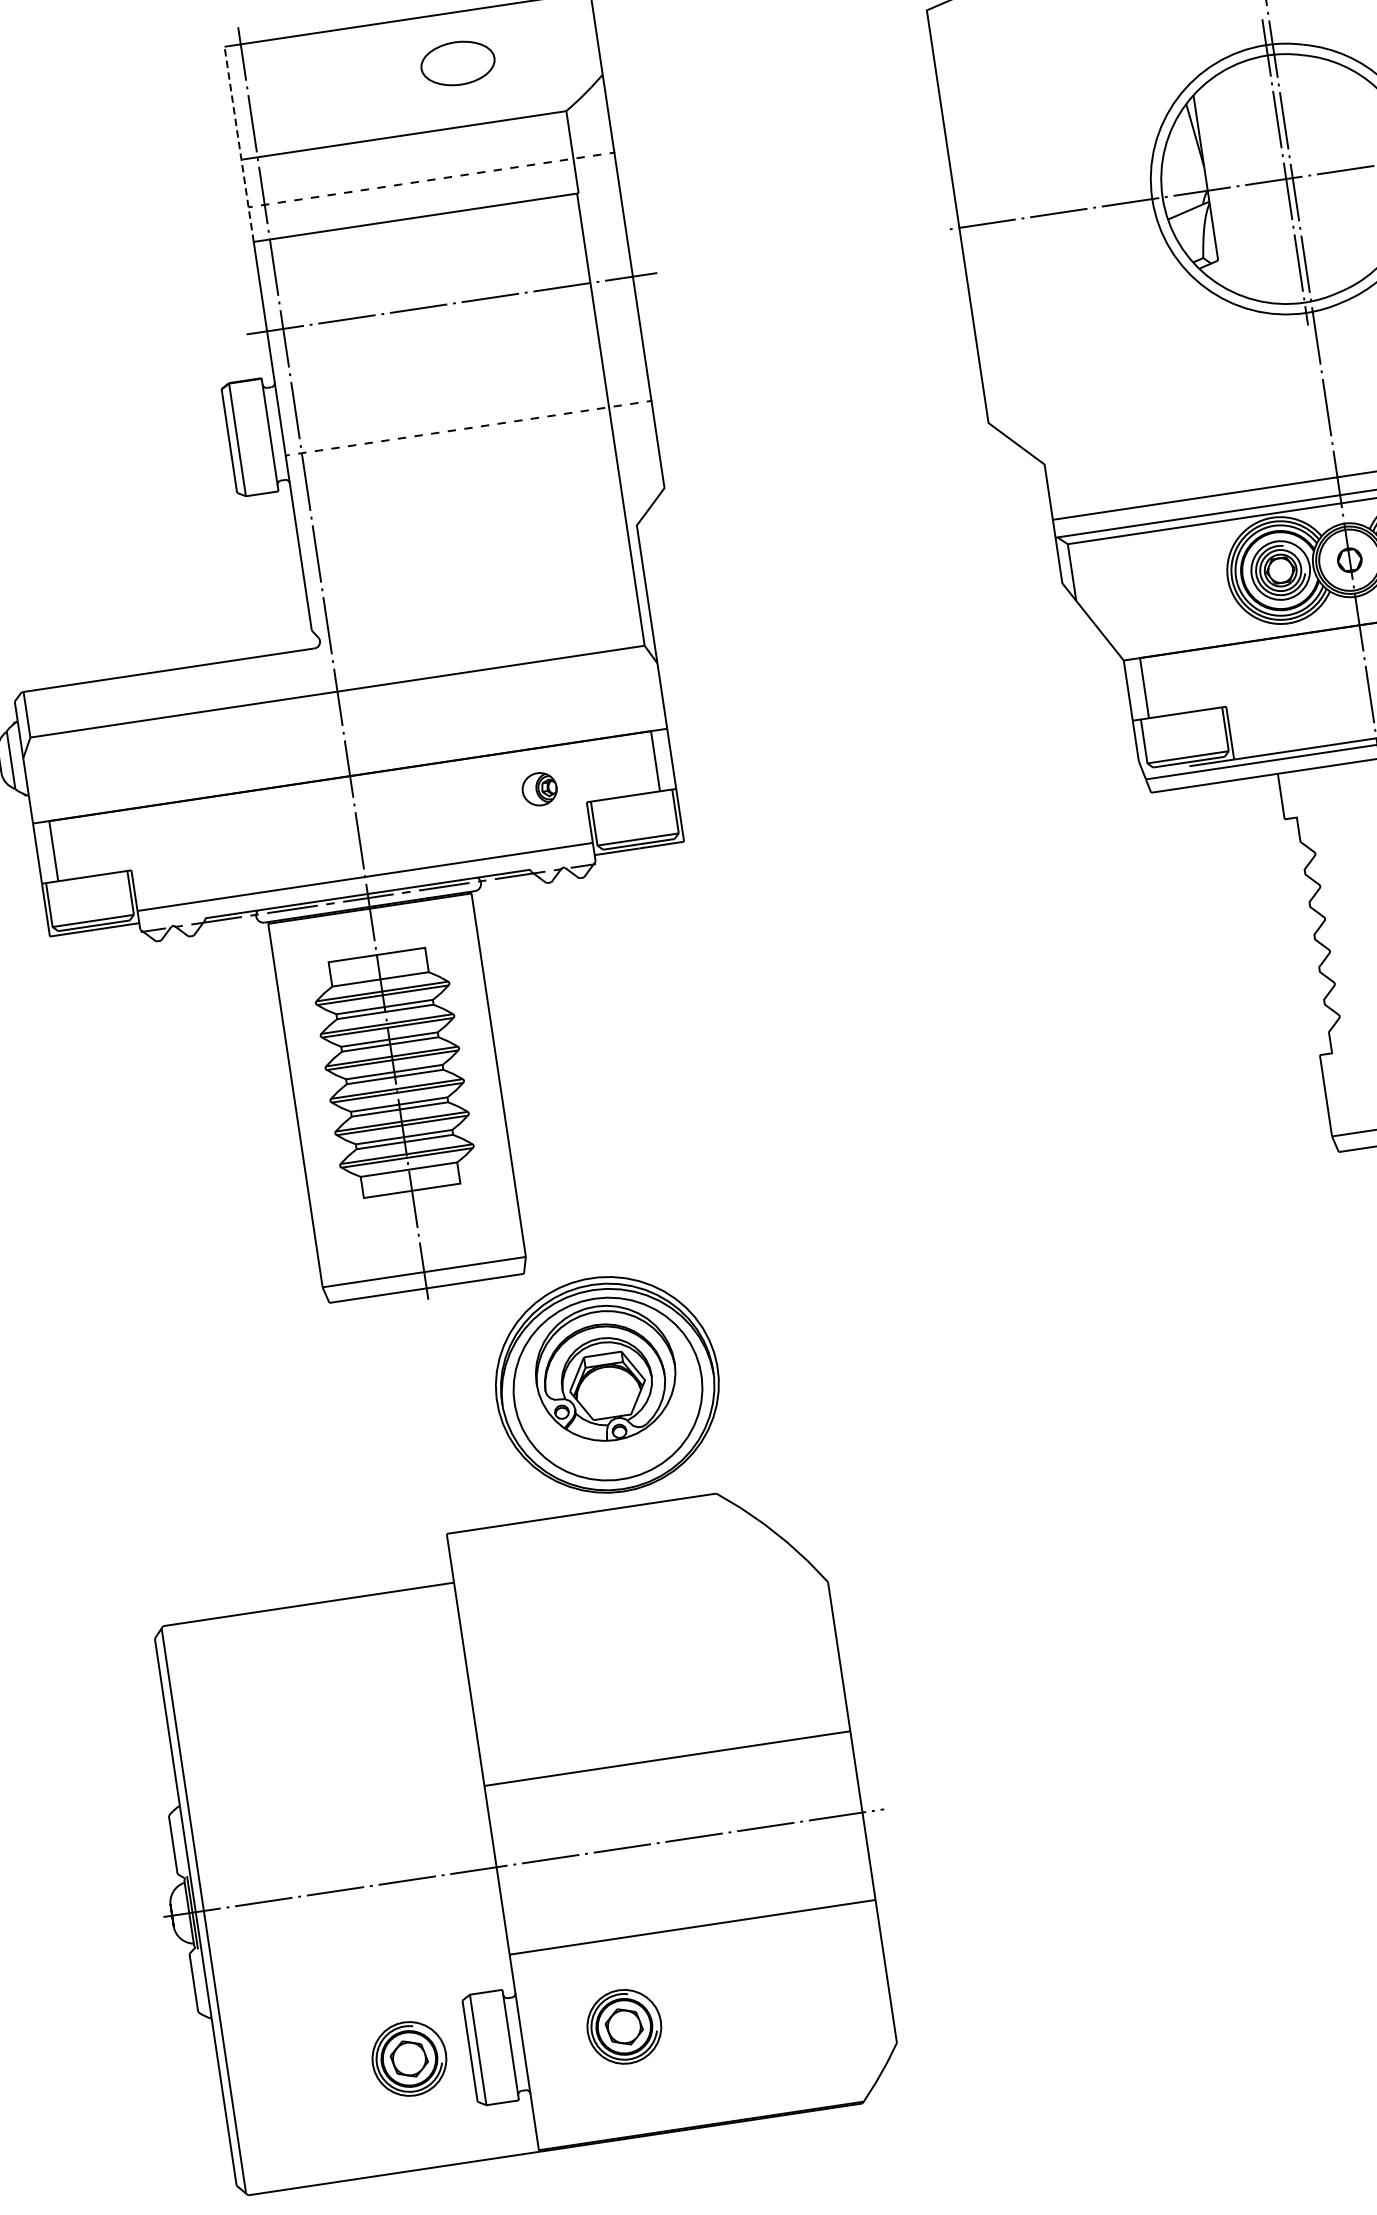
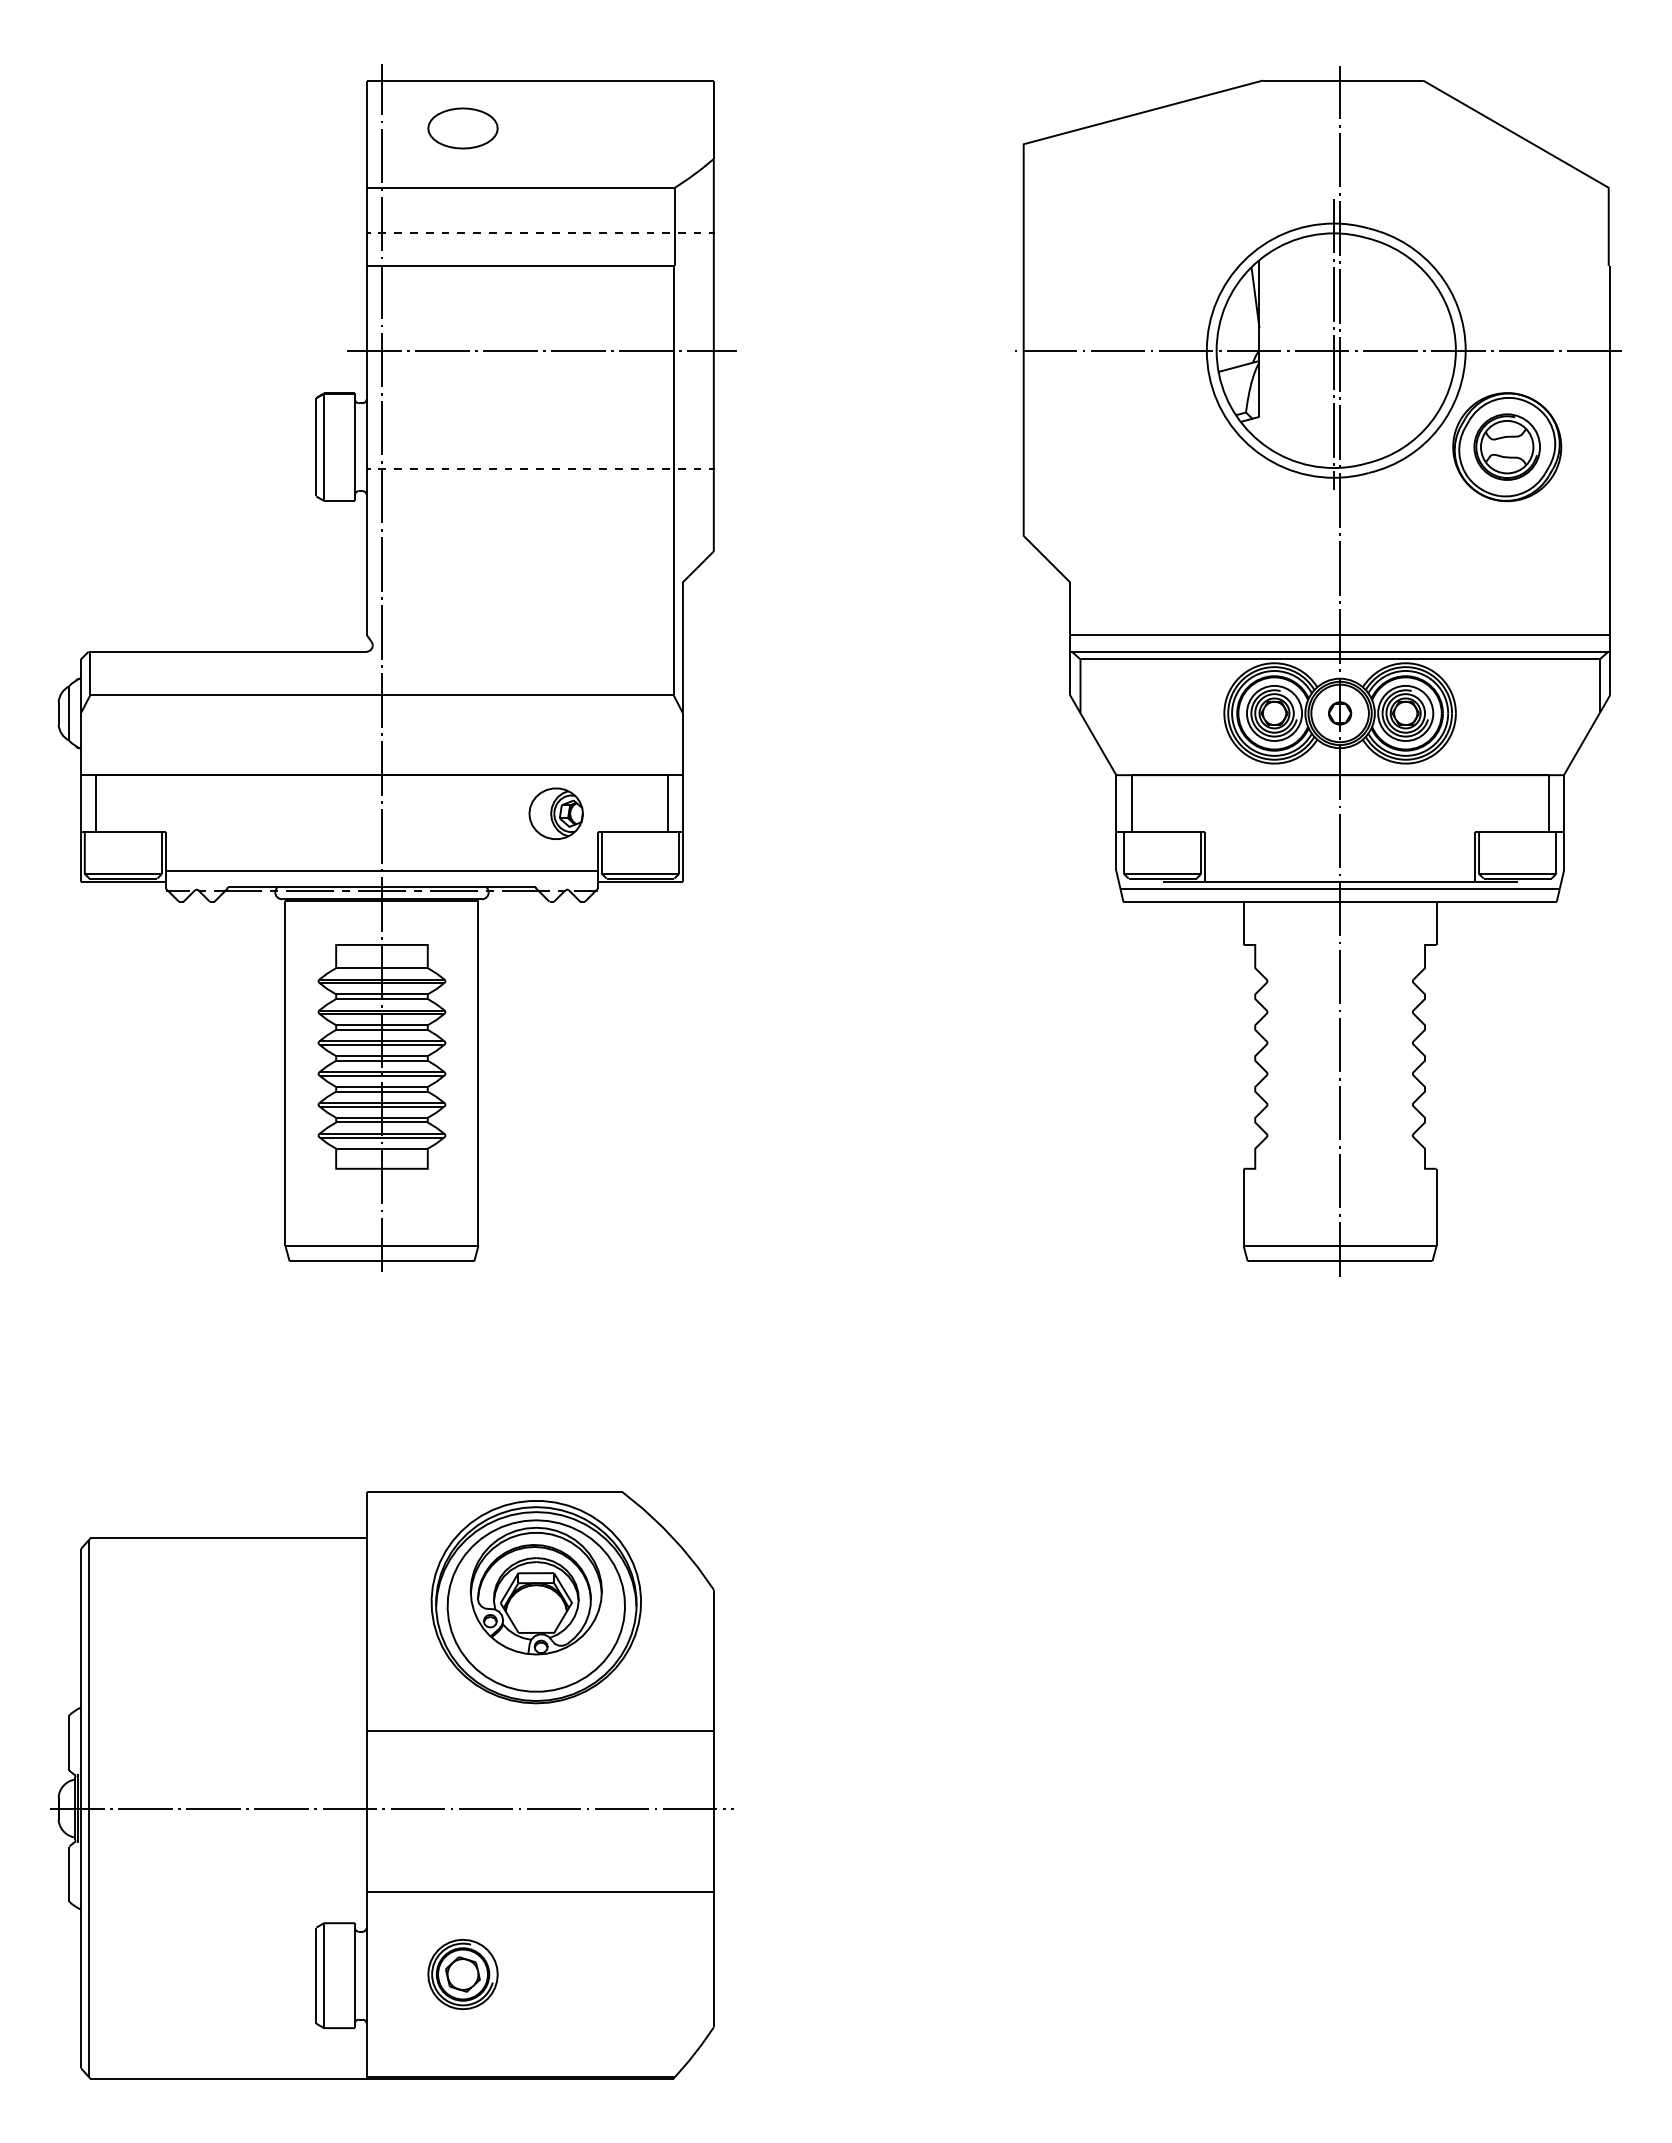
part: (457, 63) -> (462, 128), moved
line: (239, 144) -> (366, 173), dashed -> solid
part: (538, 789) -> (555, 813), size x1.67
part: (606, 1385) -> (535, 1602), moved
part: (408, 2059) -> (258, 1974), removed

